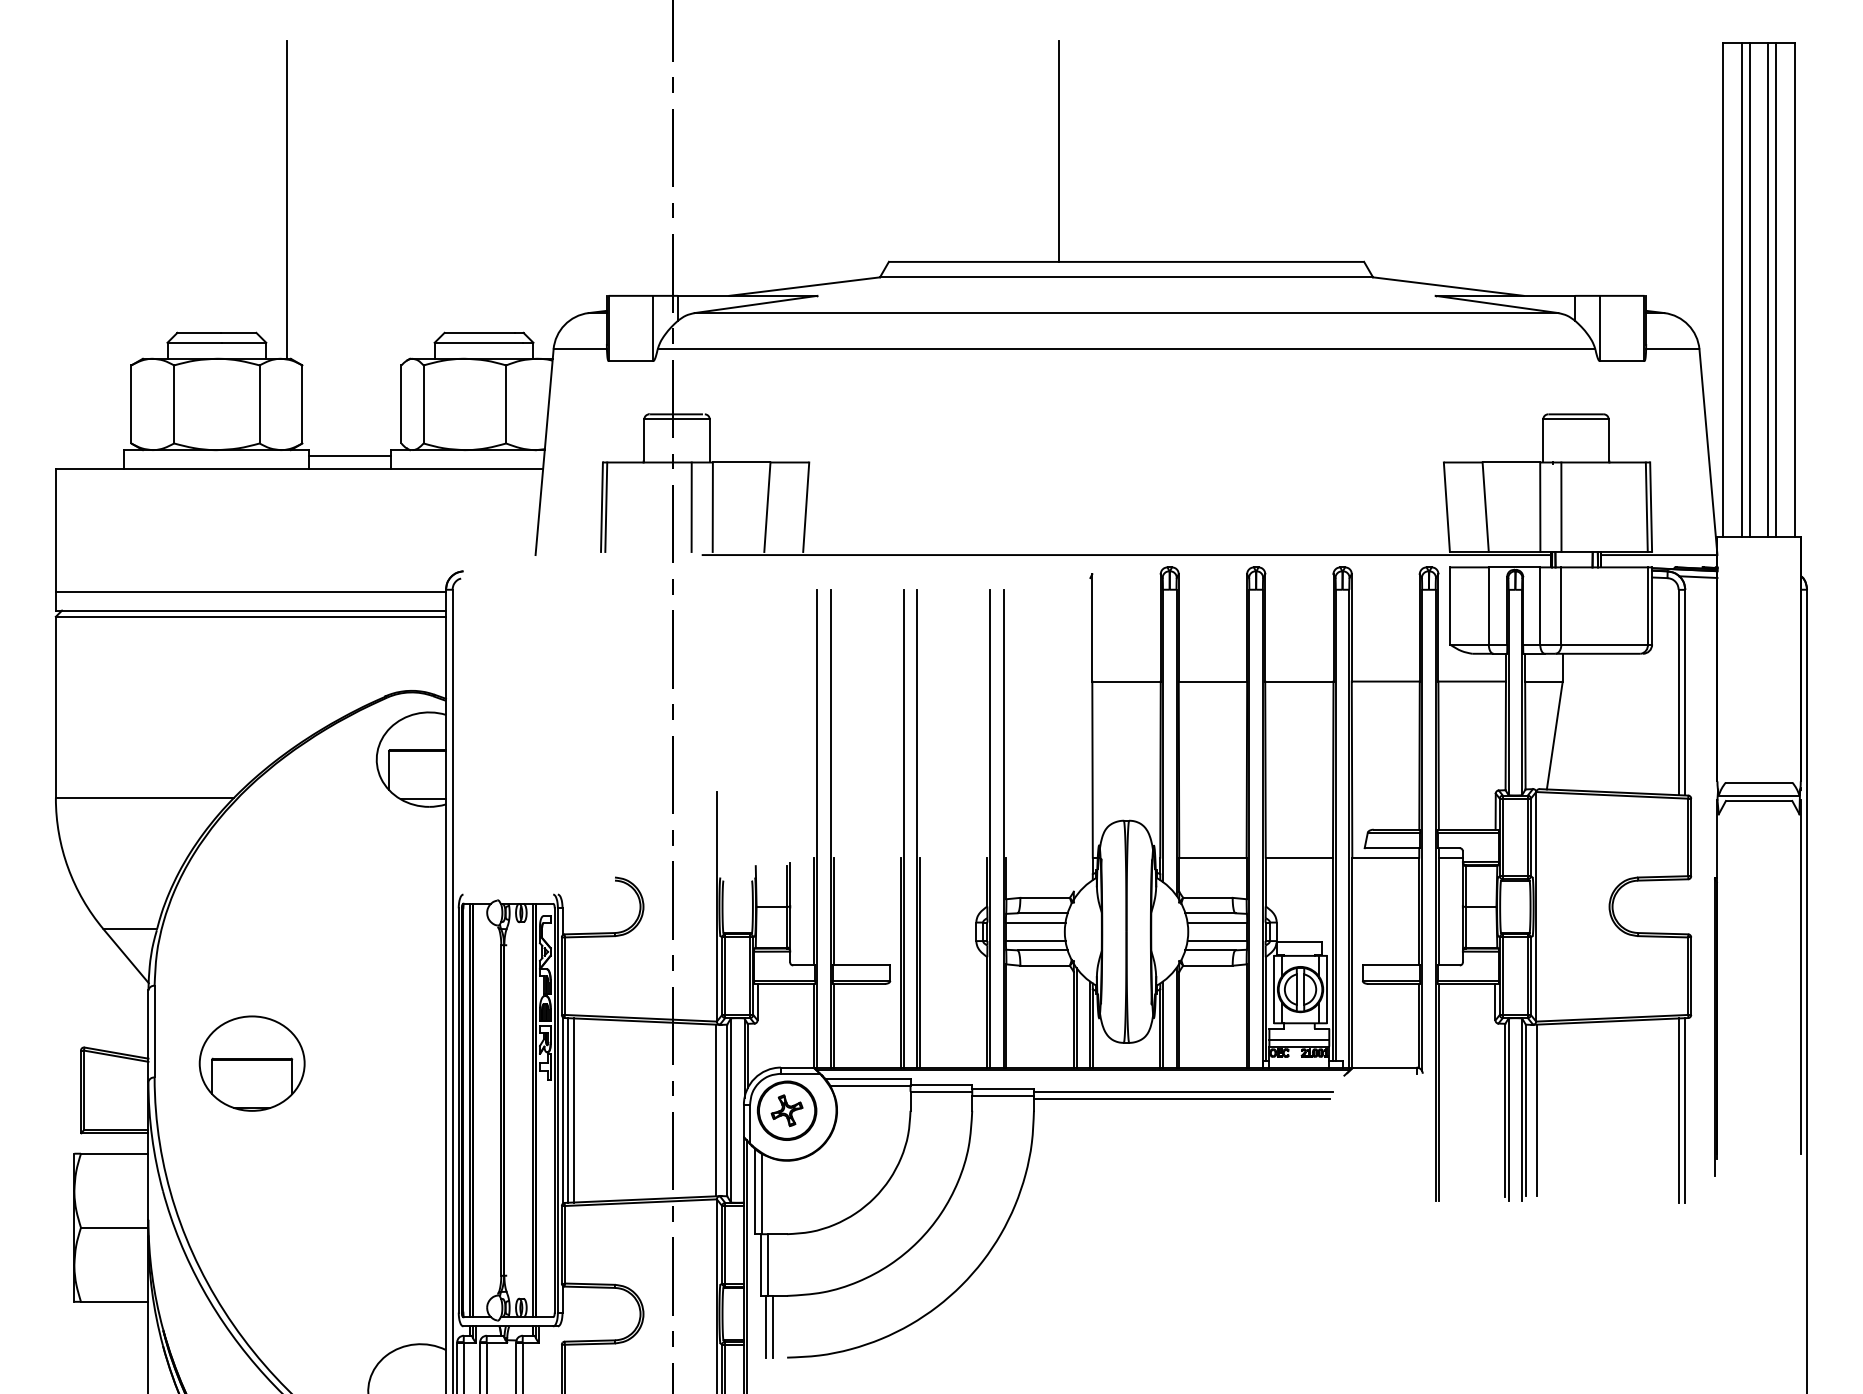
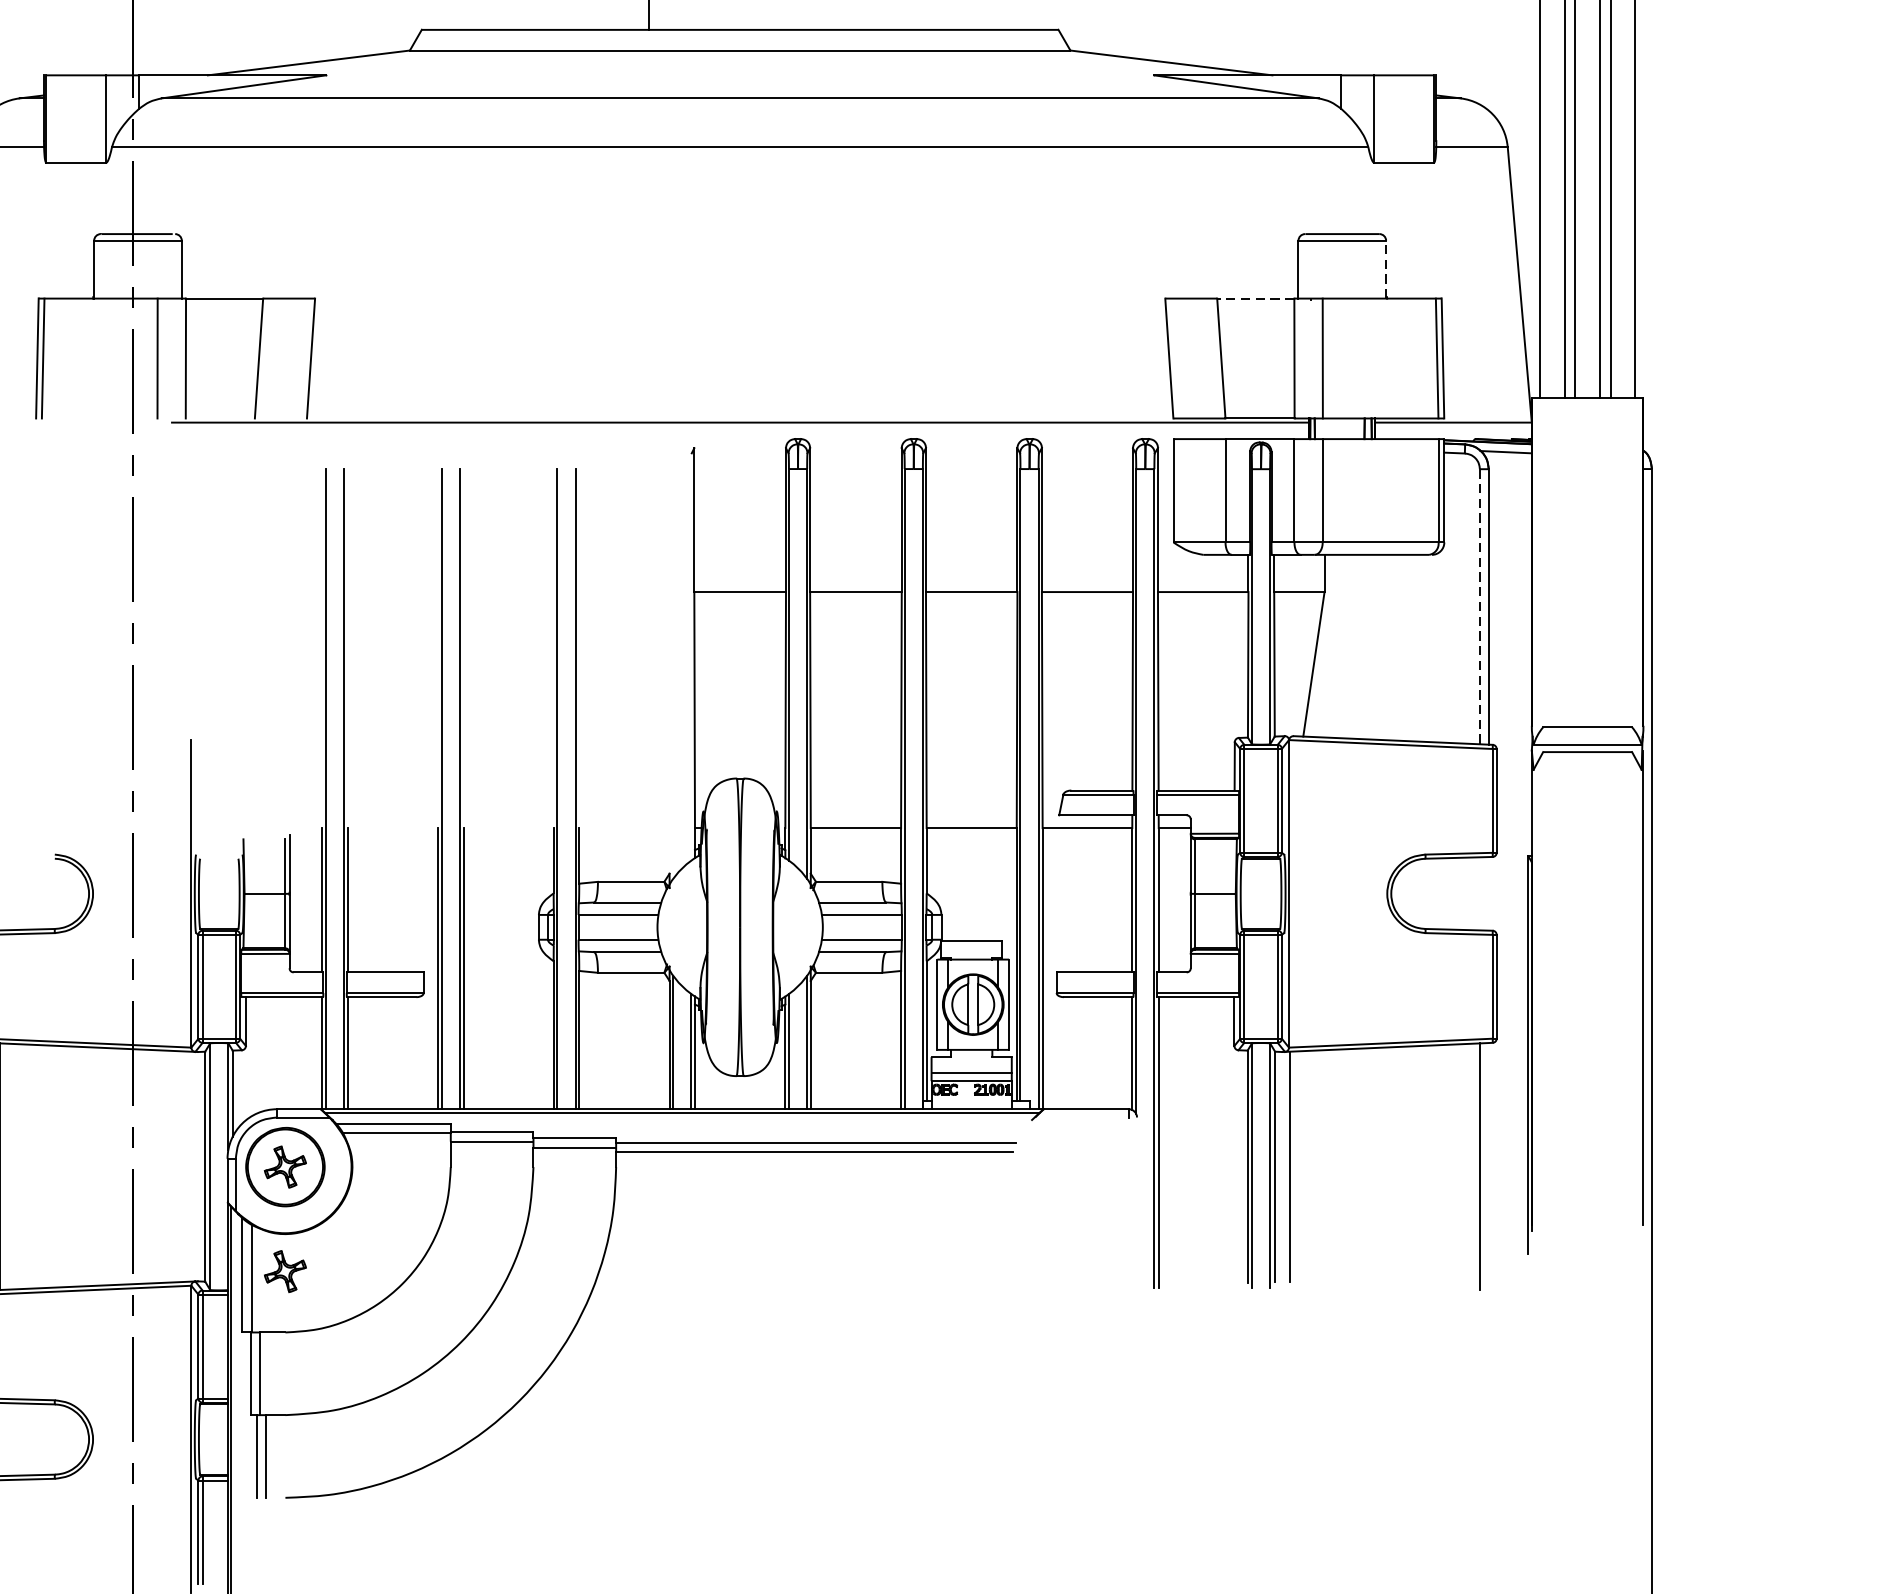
line: (1608, 440) -> (1385, 269), solid -> dashed
line: (1511, 462) -> (1255, 298), solid -> dashed
line: (1678, 692) -> (1479, 606), solid -> dashed
line: (716, 1110) -> (190, 1166), removed
line: (1685, 1110) -> (1489, 1166), removed
part: (786, 1188) -> (284, 1271), added

